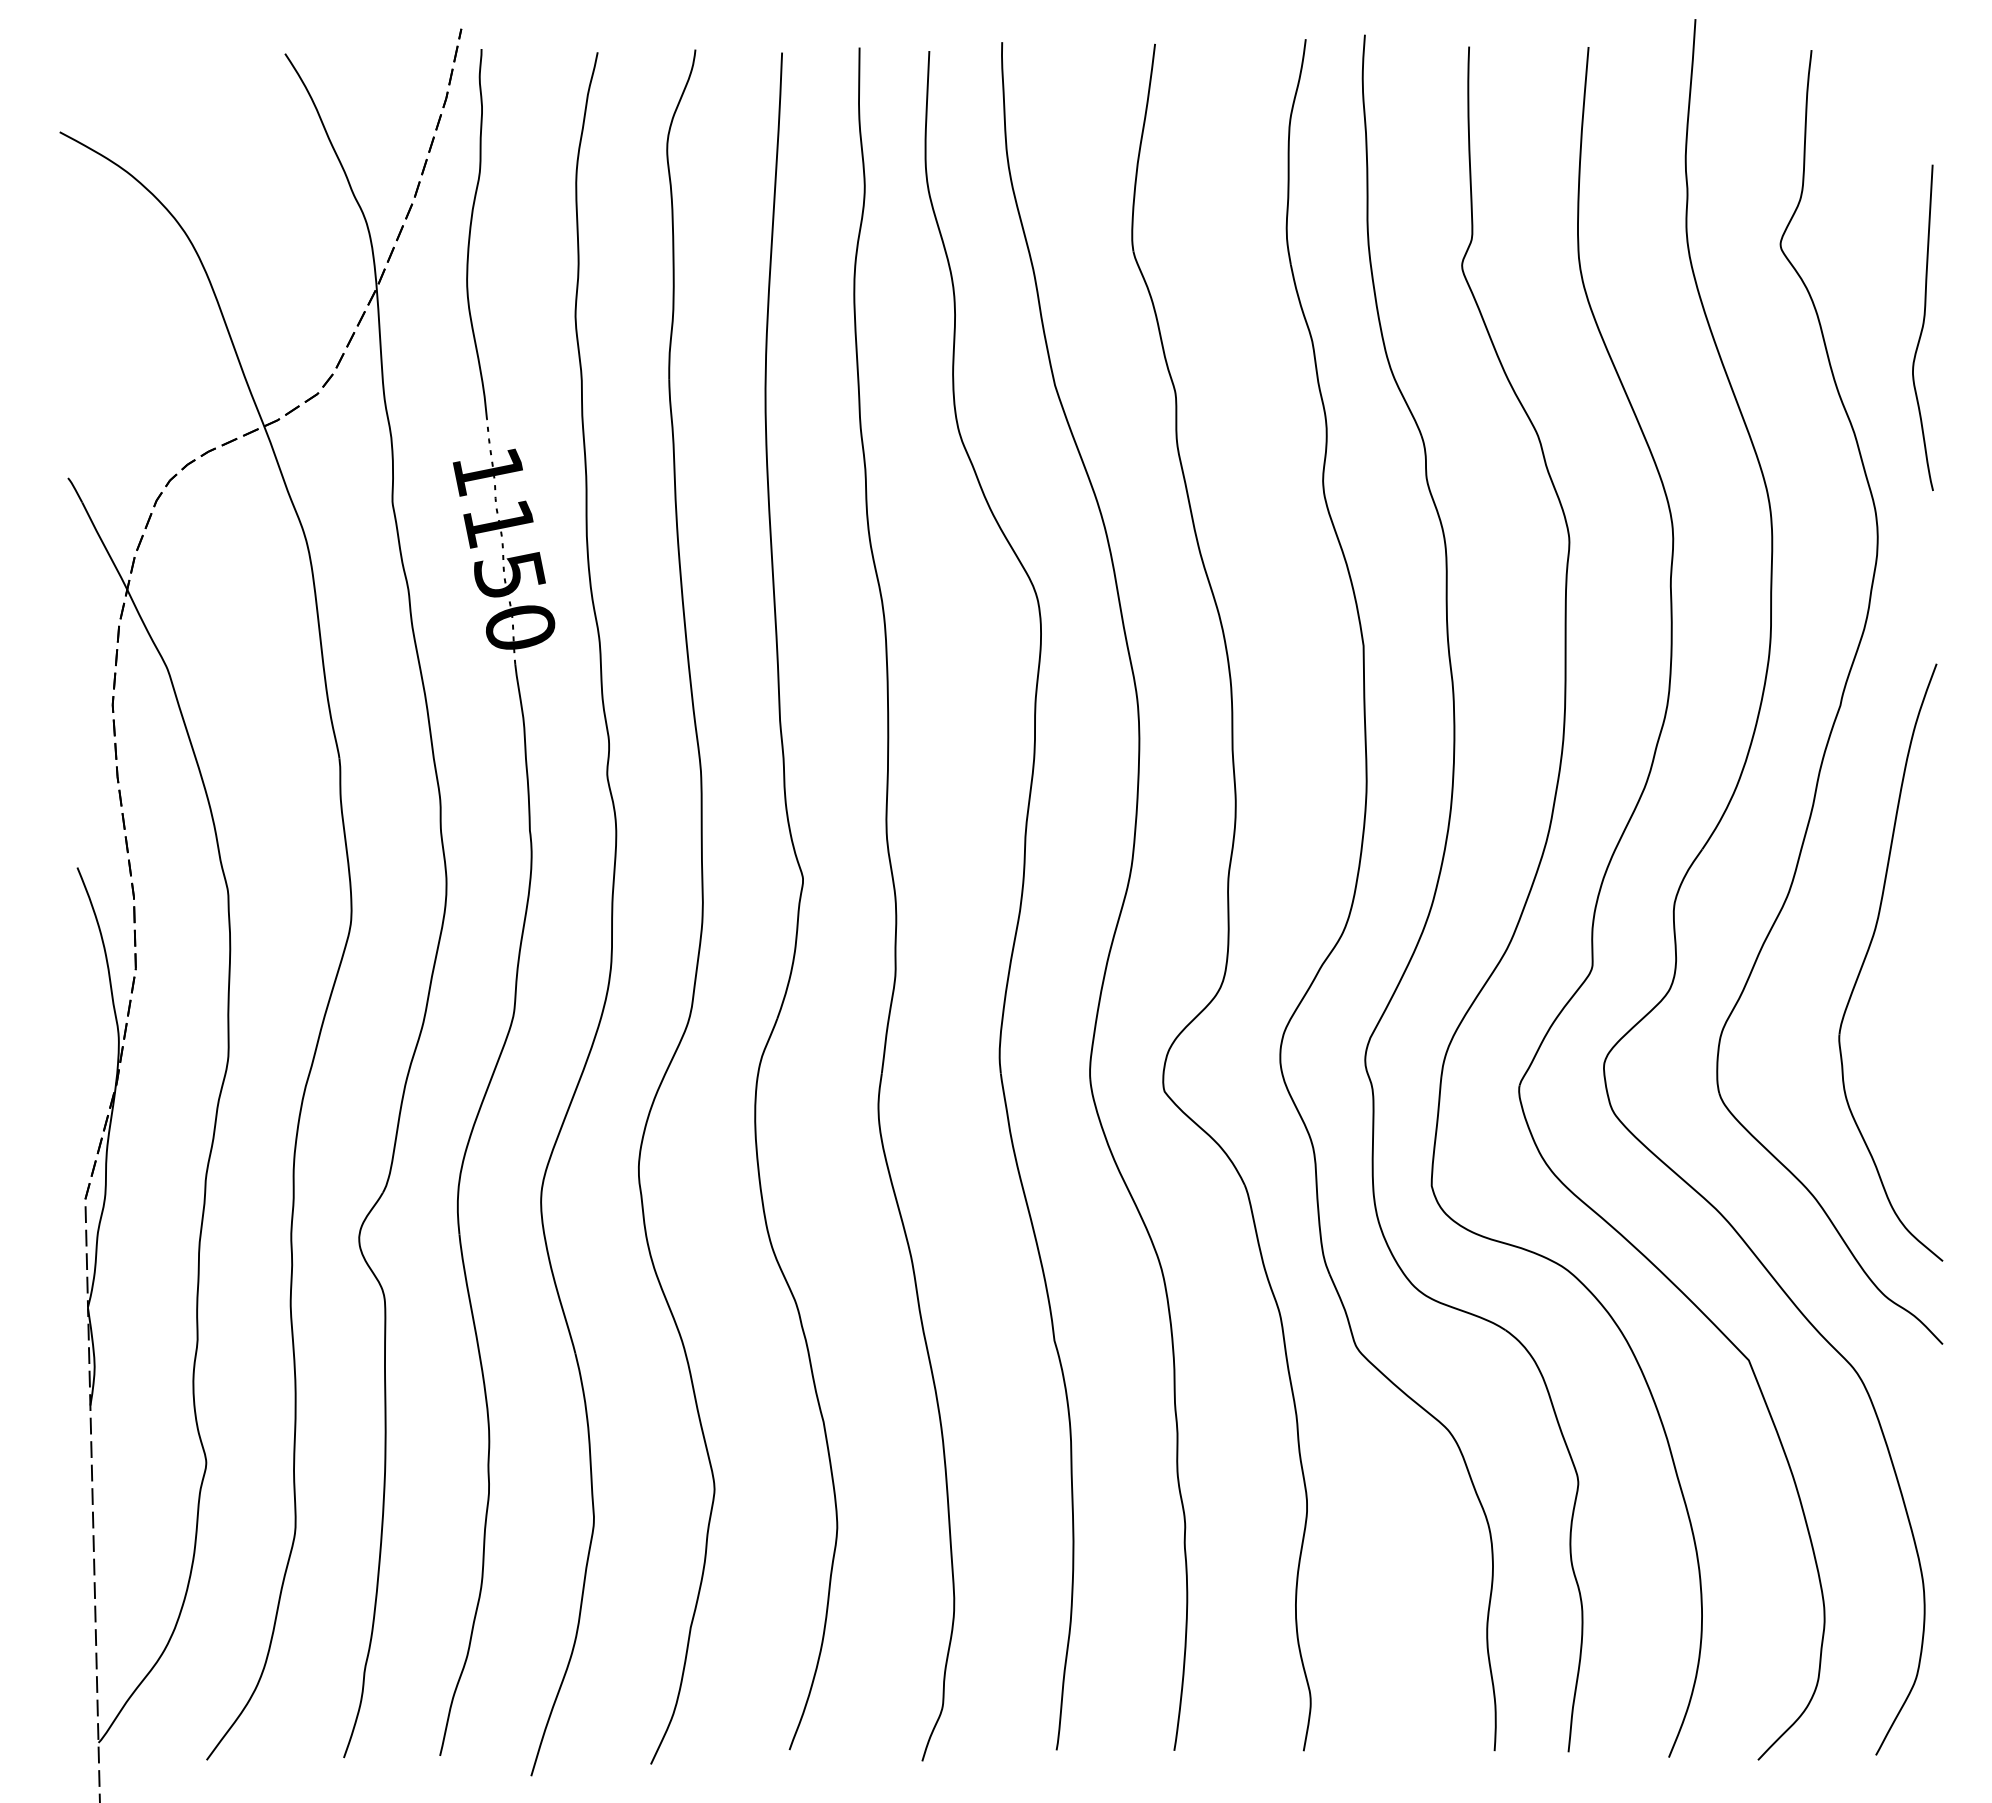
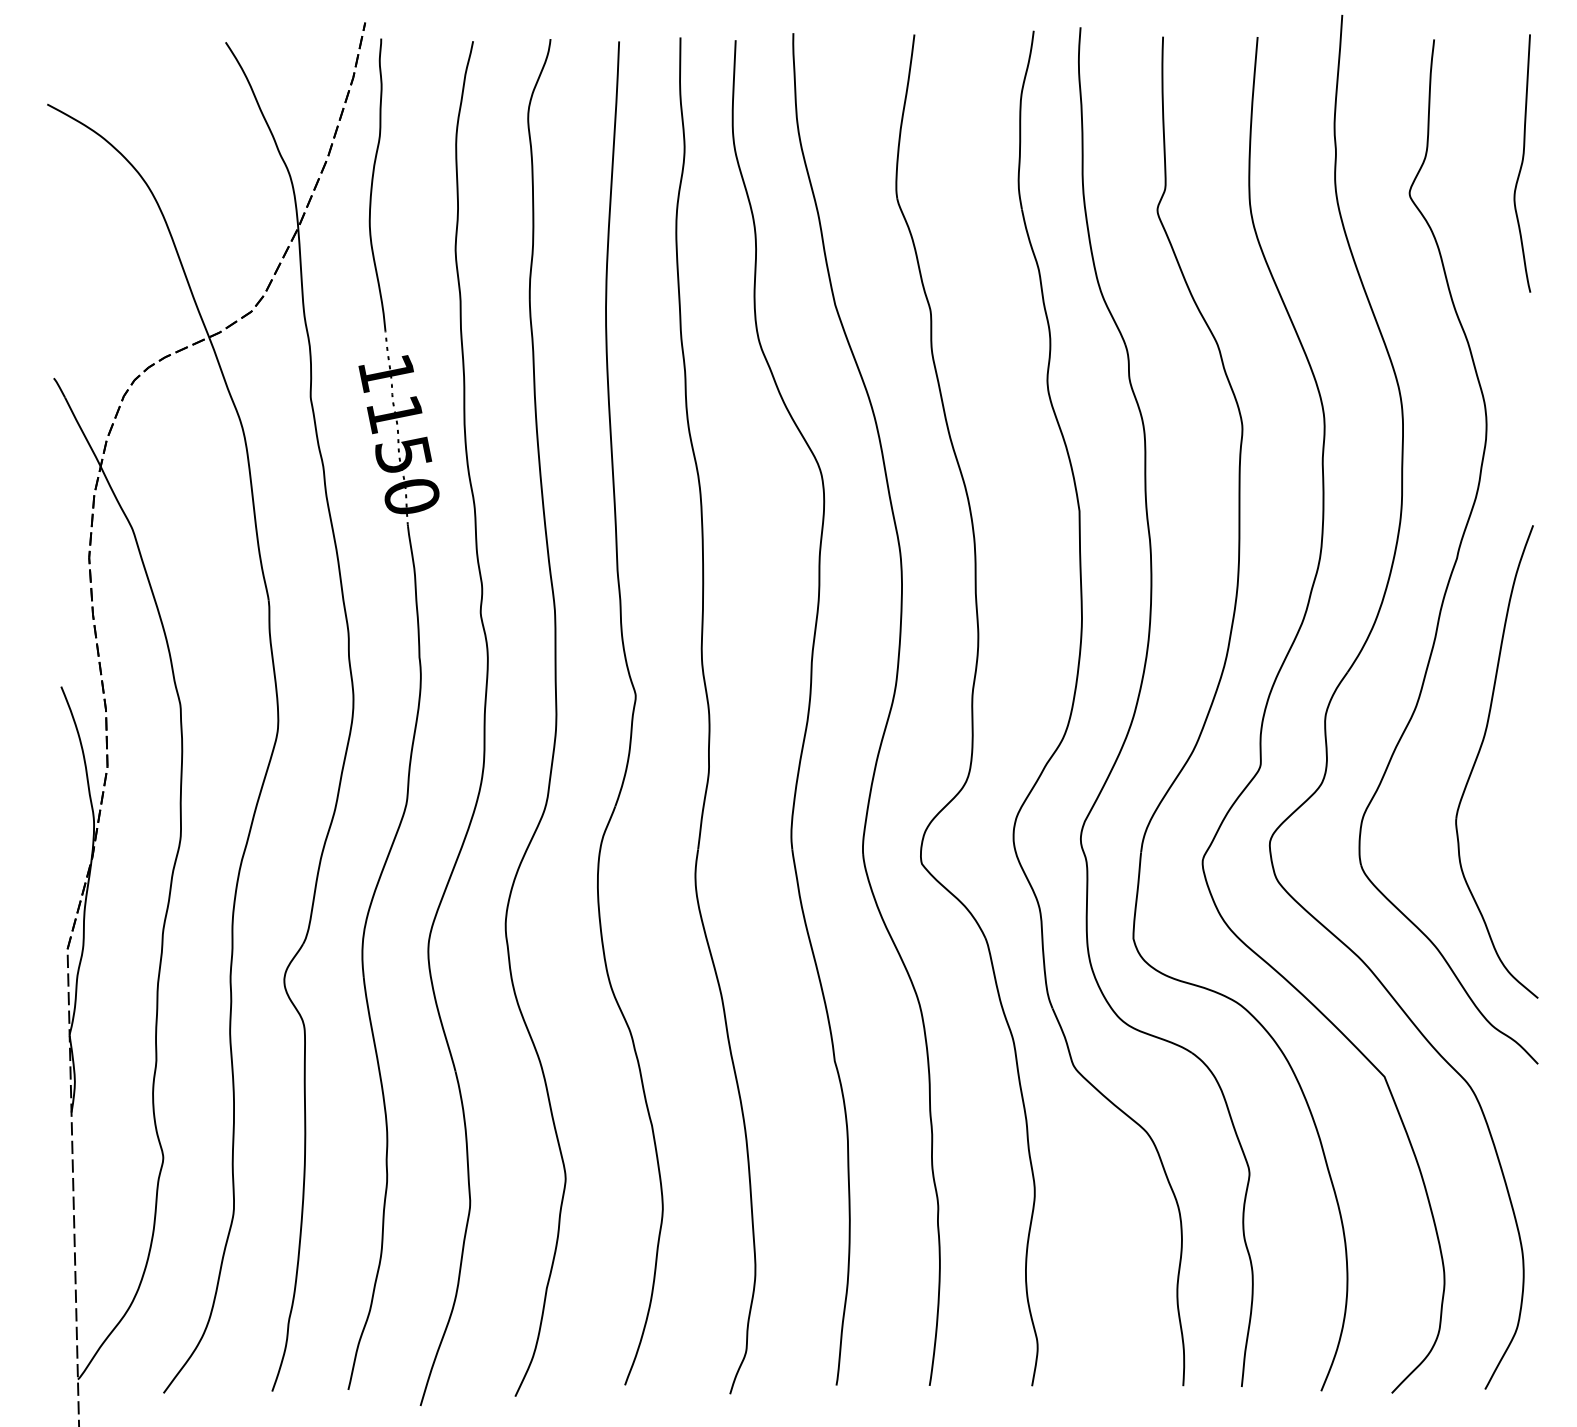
curve: (1922, 327) -> (1522, 163), moved

